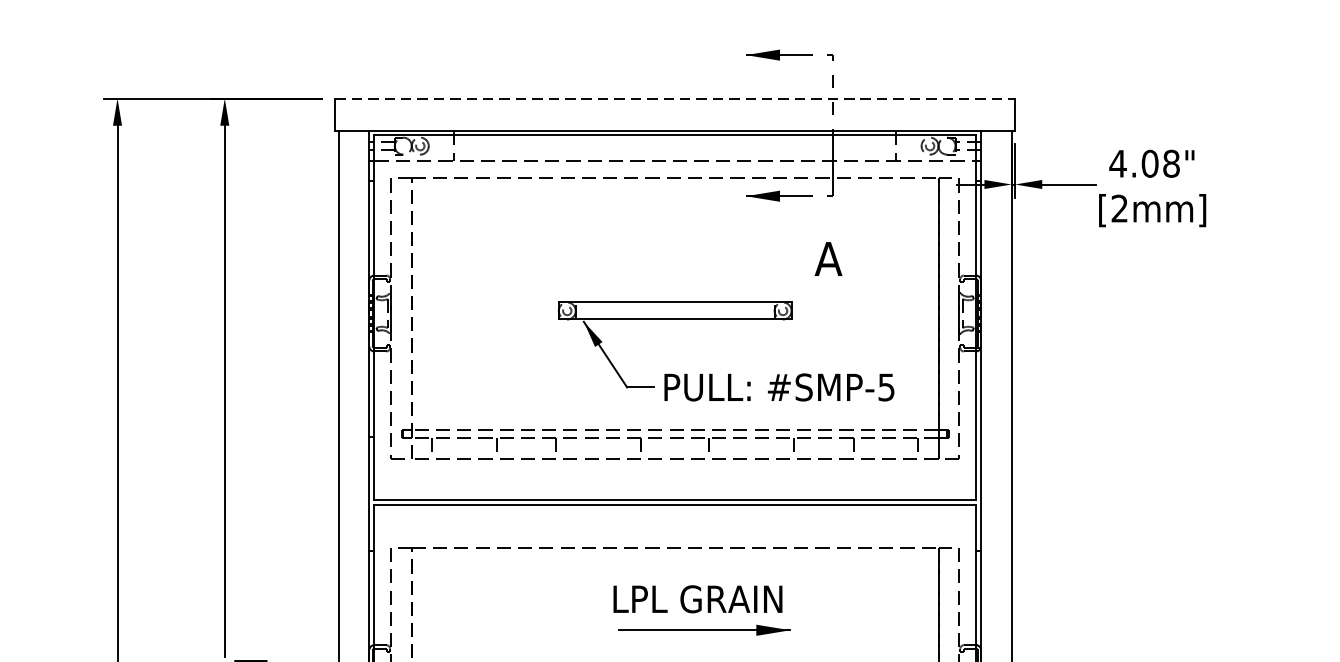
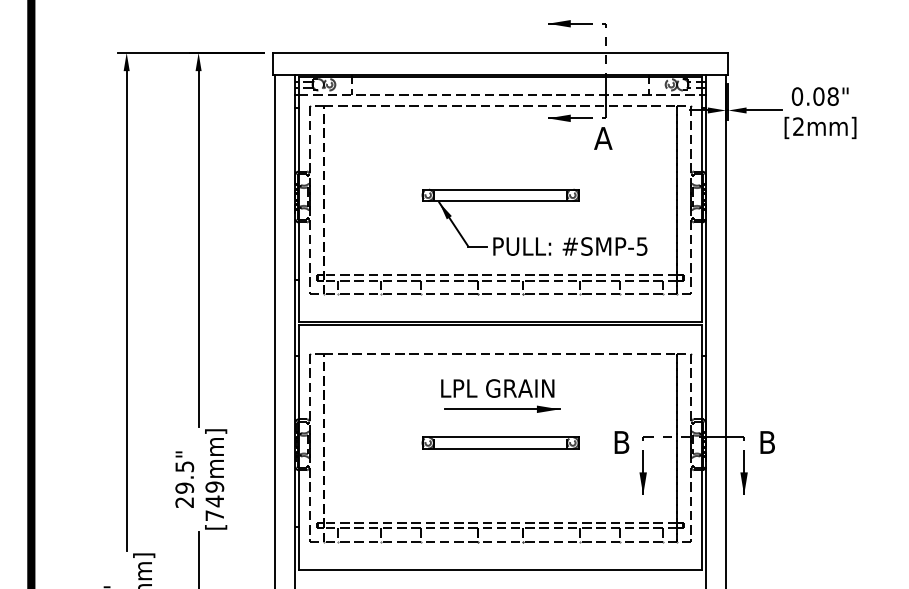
line: (675, 97) -> (500, 52), dashed -> solid
text: (1118, 163) -> (797, 96), 4.08" -> 0.08"
text: (828, 259) -> (603, 138), moved
part: (702, 609) -> (500, 395), moved

